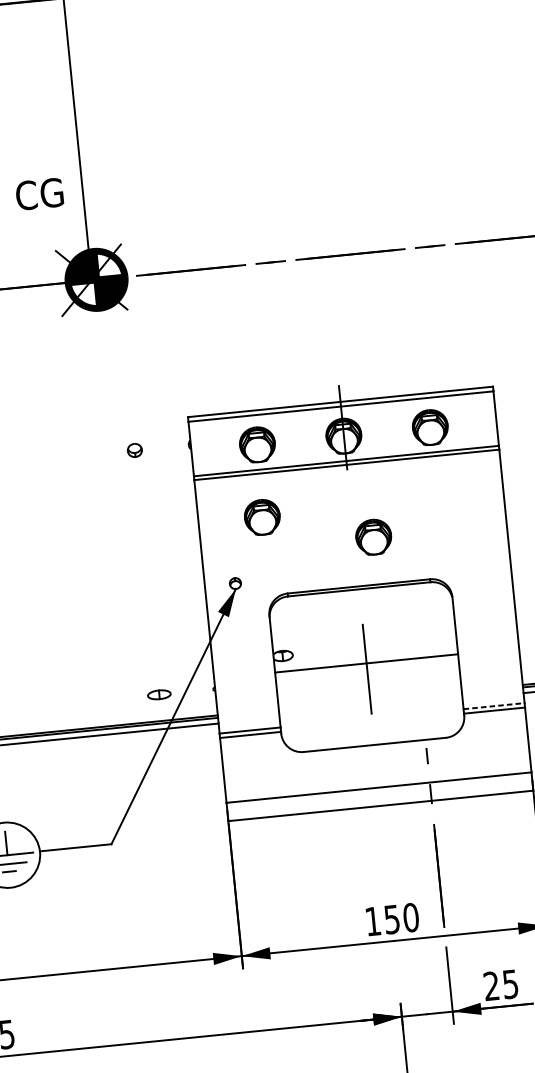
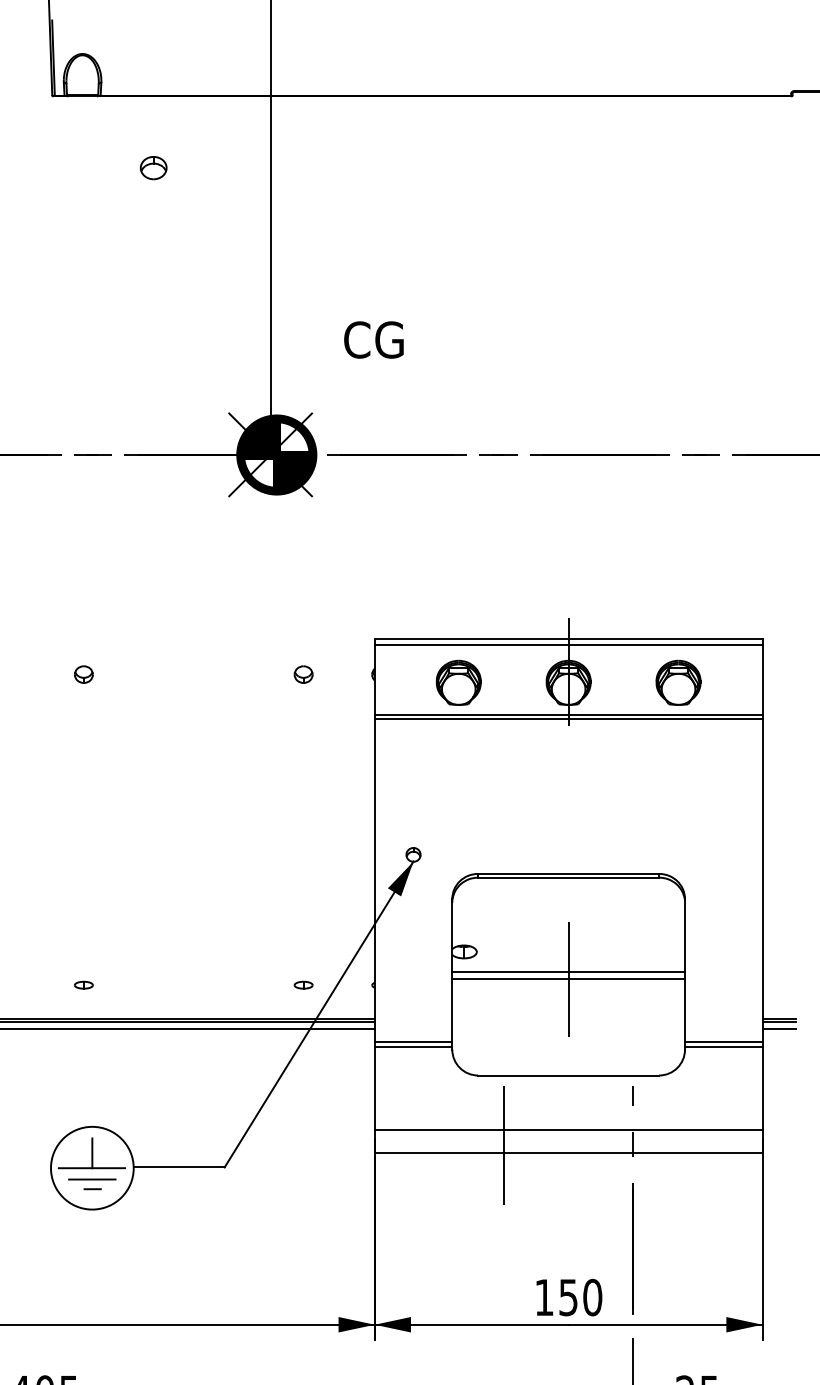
text: (39, 193) -> (373, 339), moved
part: (262, 517) -> (455, 774), removed
part: (373, 536) -> (593, 813), removed
line: (367, 668) -> (568, 978), added
part: (159, 694) -> (303, 984), size x0.62
line: (493, 706) -> (723, 1041), dashed -> solid
line: (329, 804) -> (504, 1144), added

